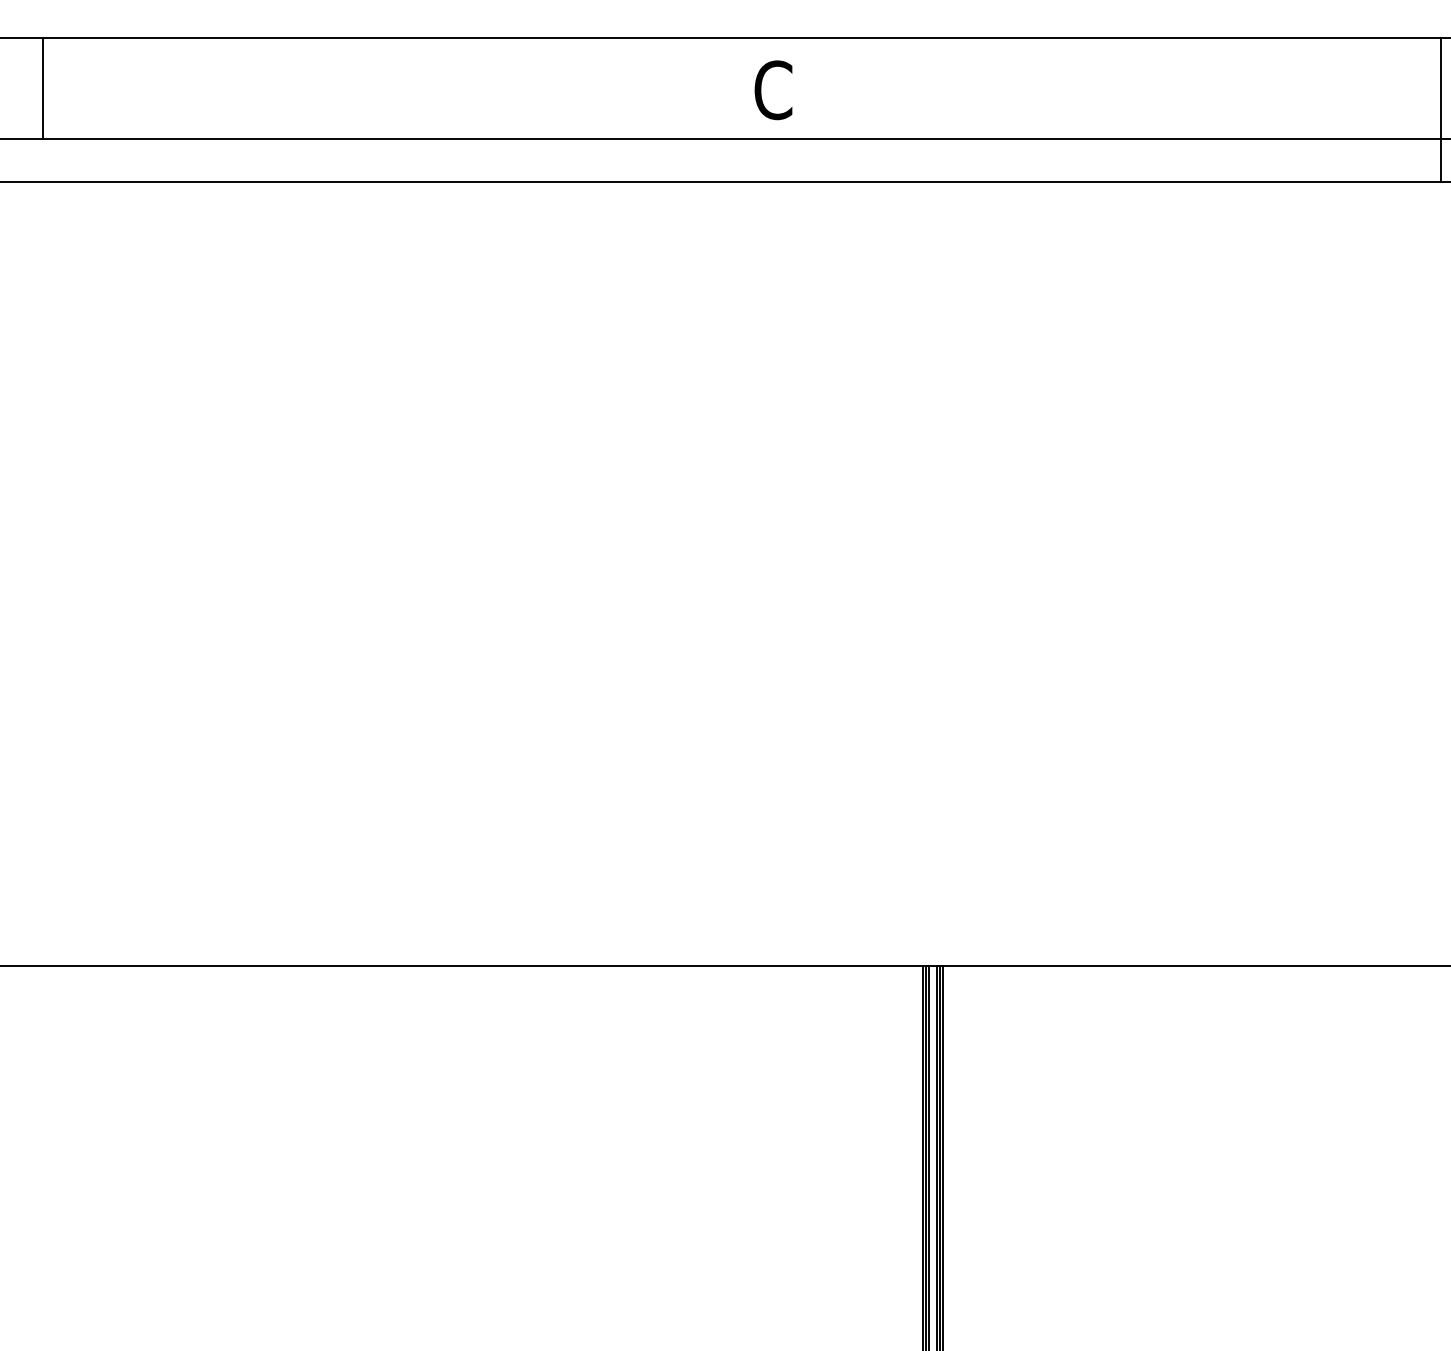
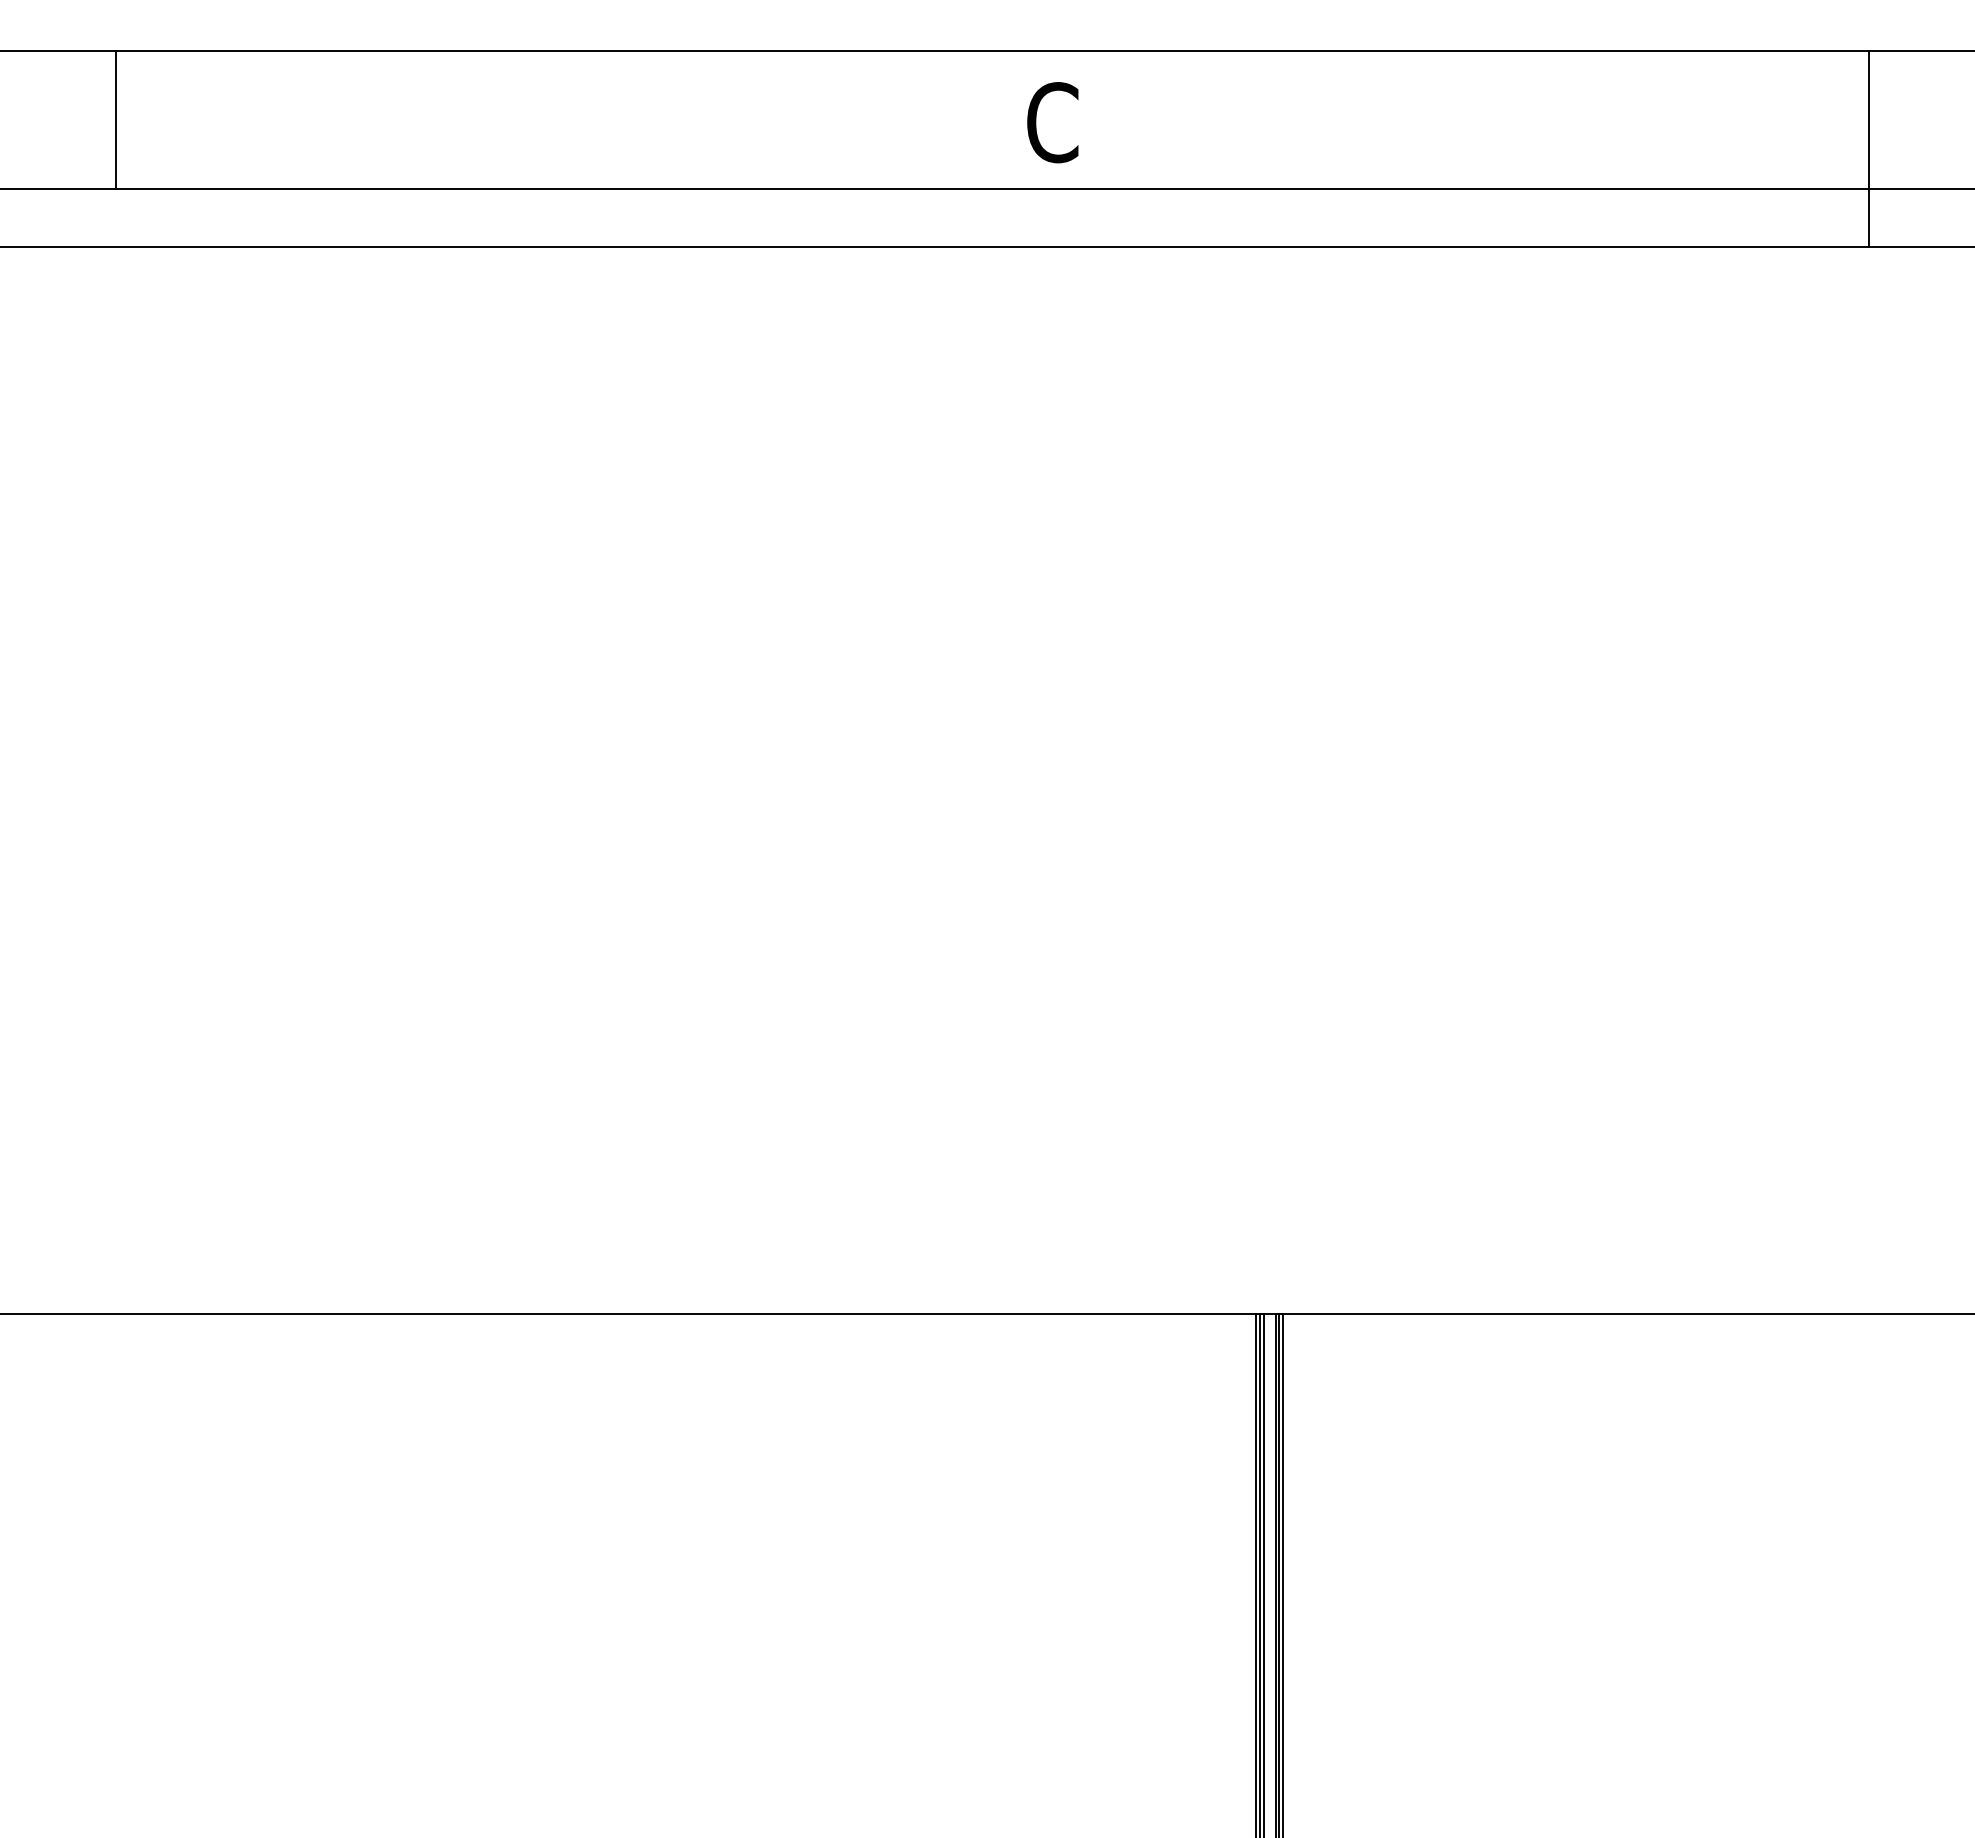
line: (42, 87) -> (116, 119), moved
line: (1440, 109) -> (1868, 149), moved

